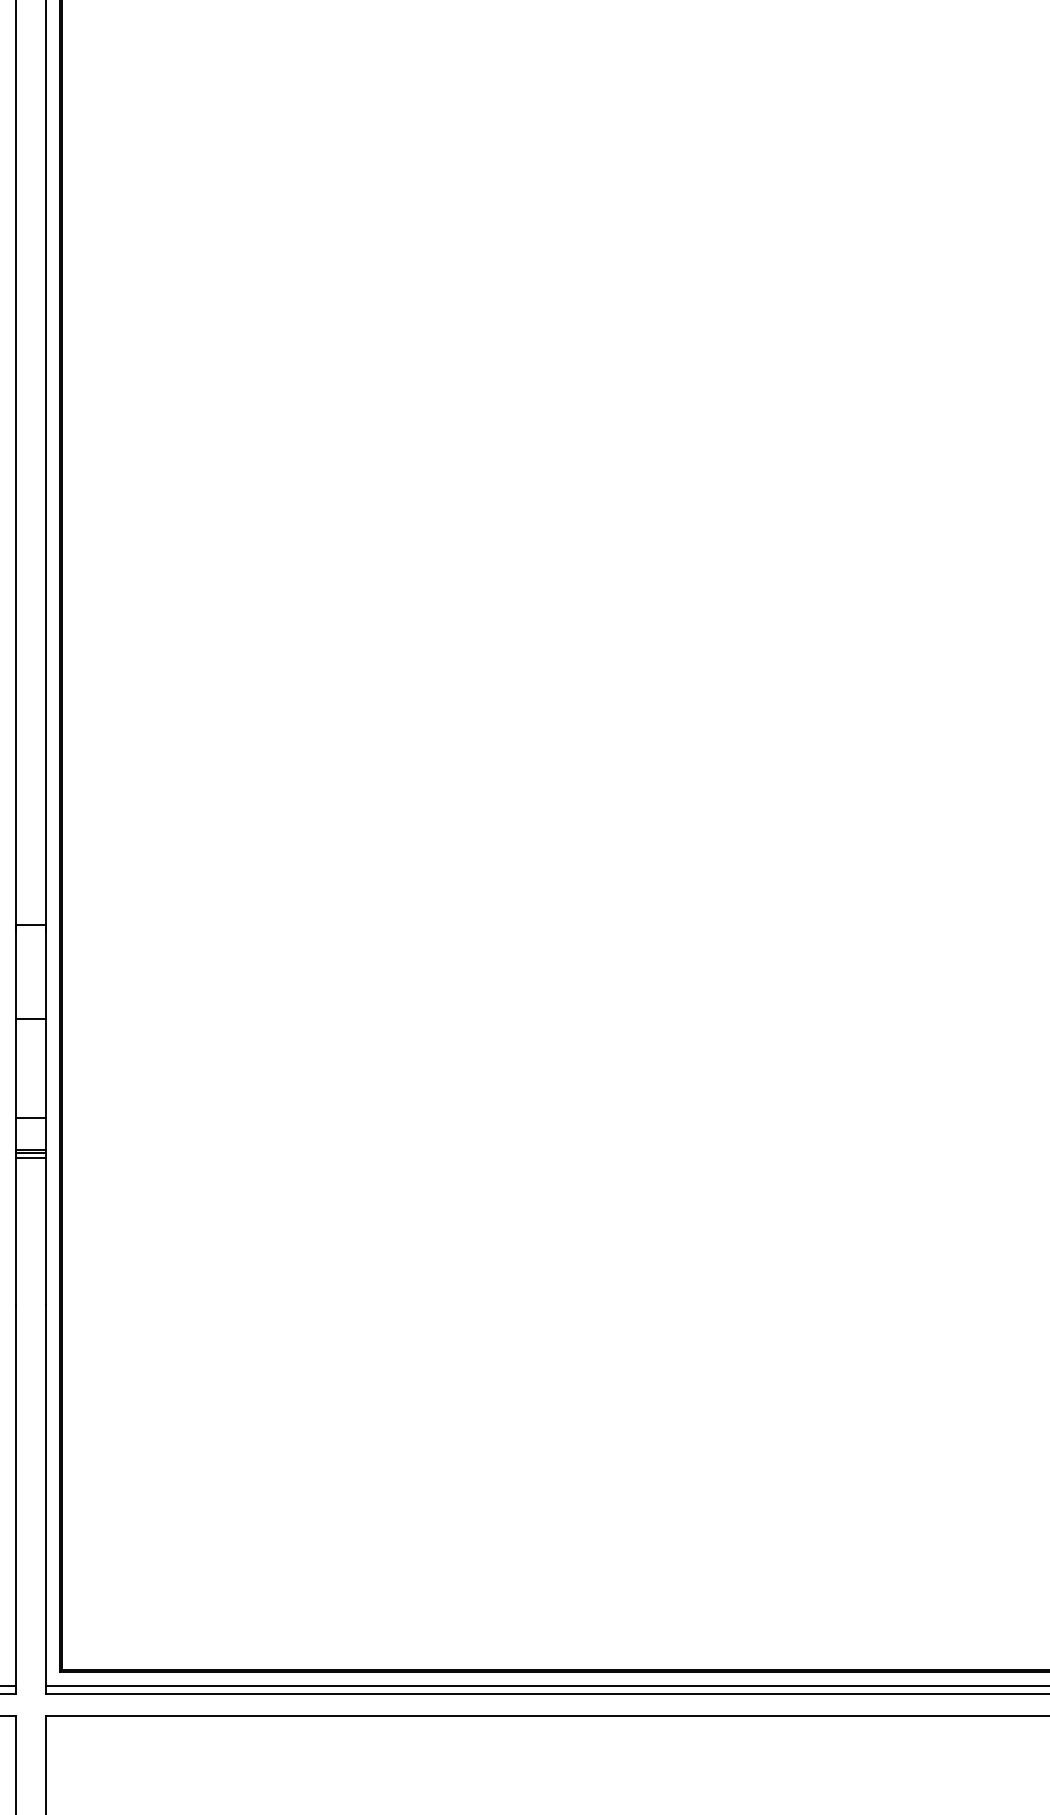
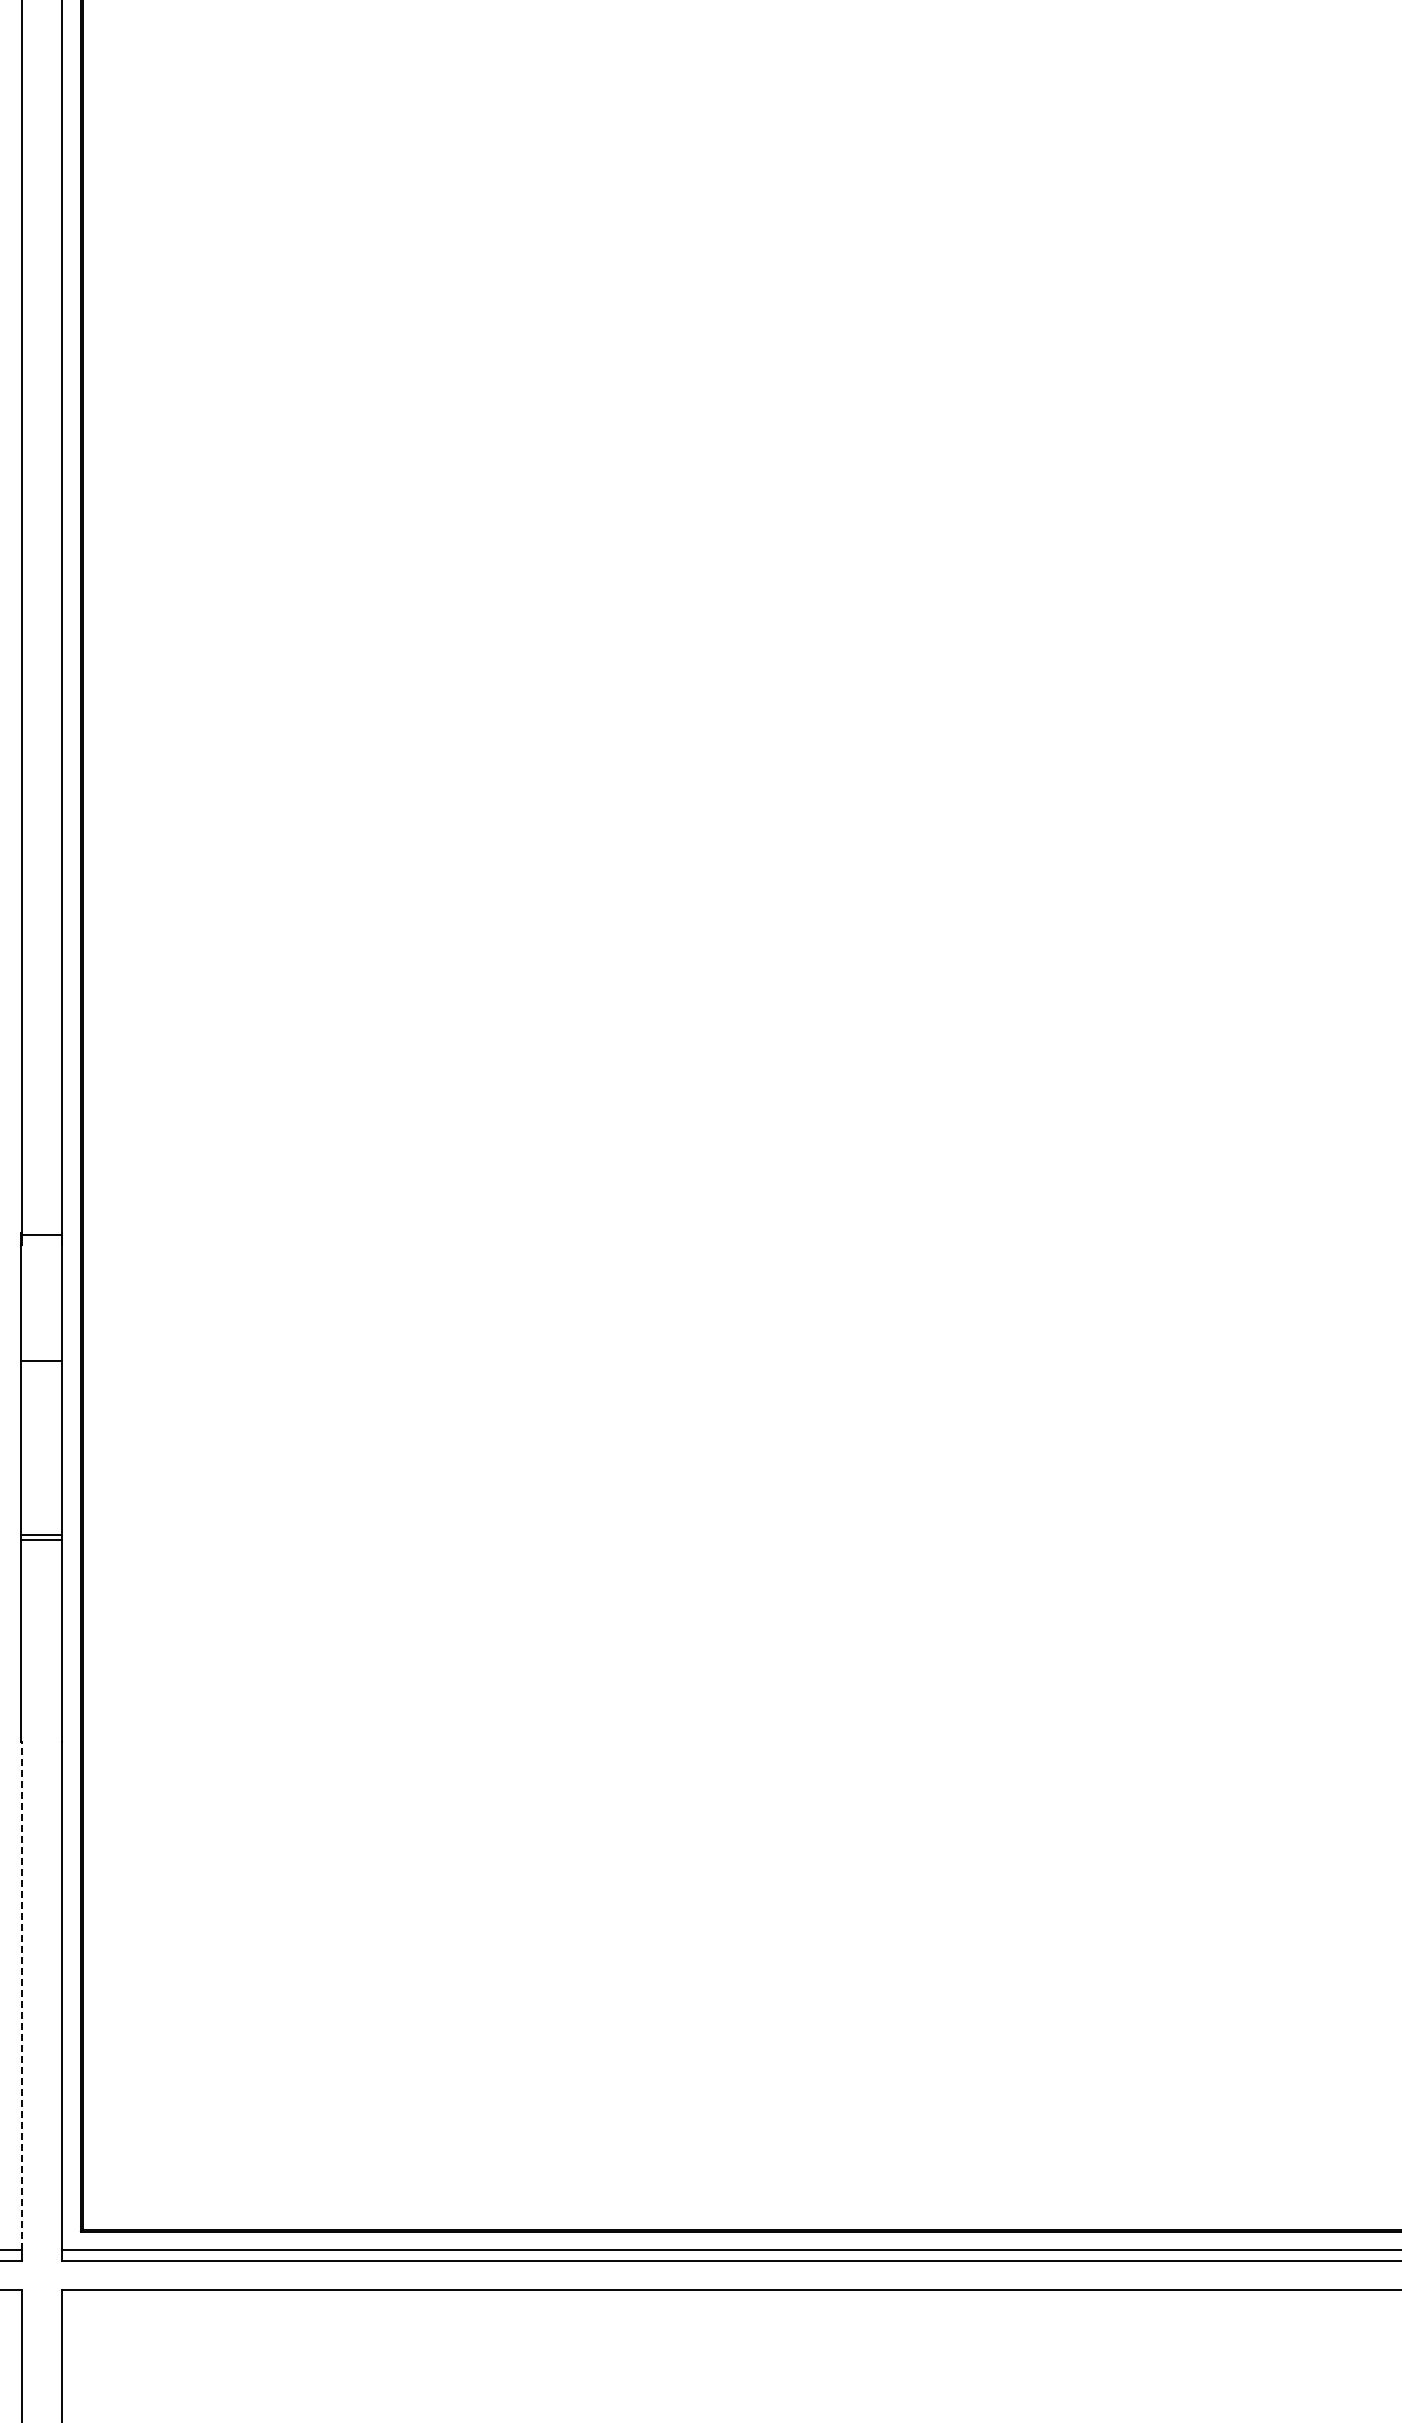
line: (30, 1117) -> (41, 1491), removed
line: (30, 1157) -> (41, 1545), removed
line: (15, 1494) -> (21, 1995), solid -> dashed

